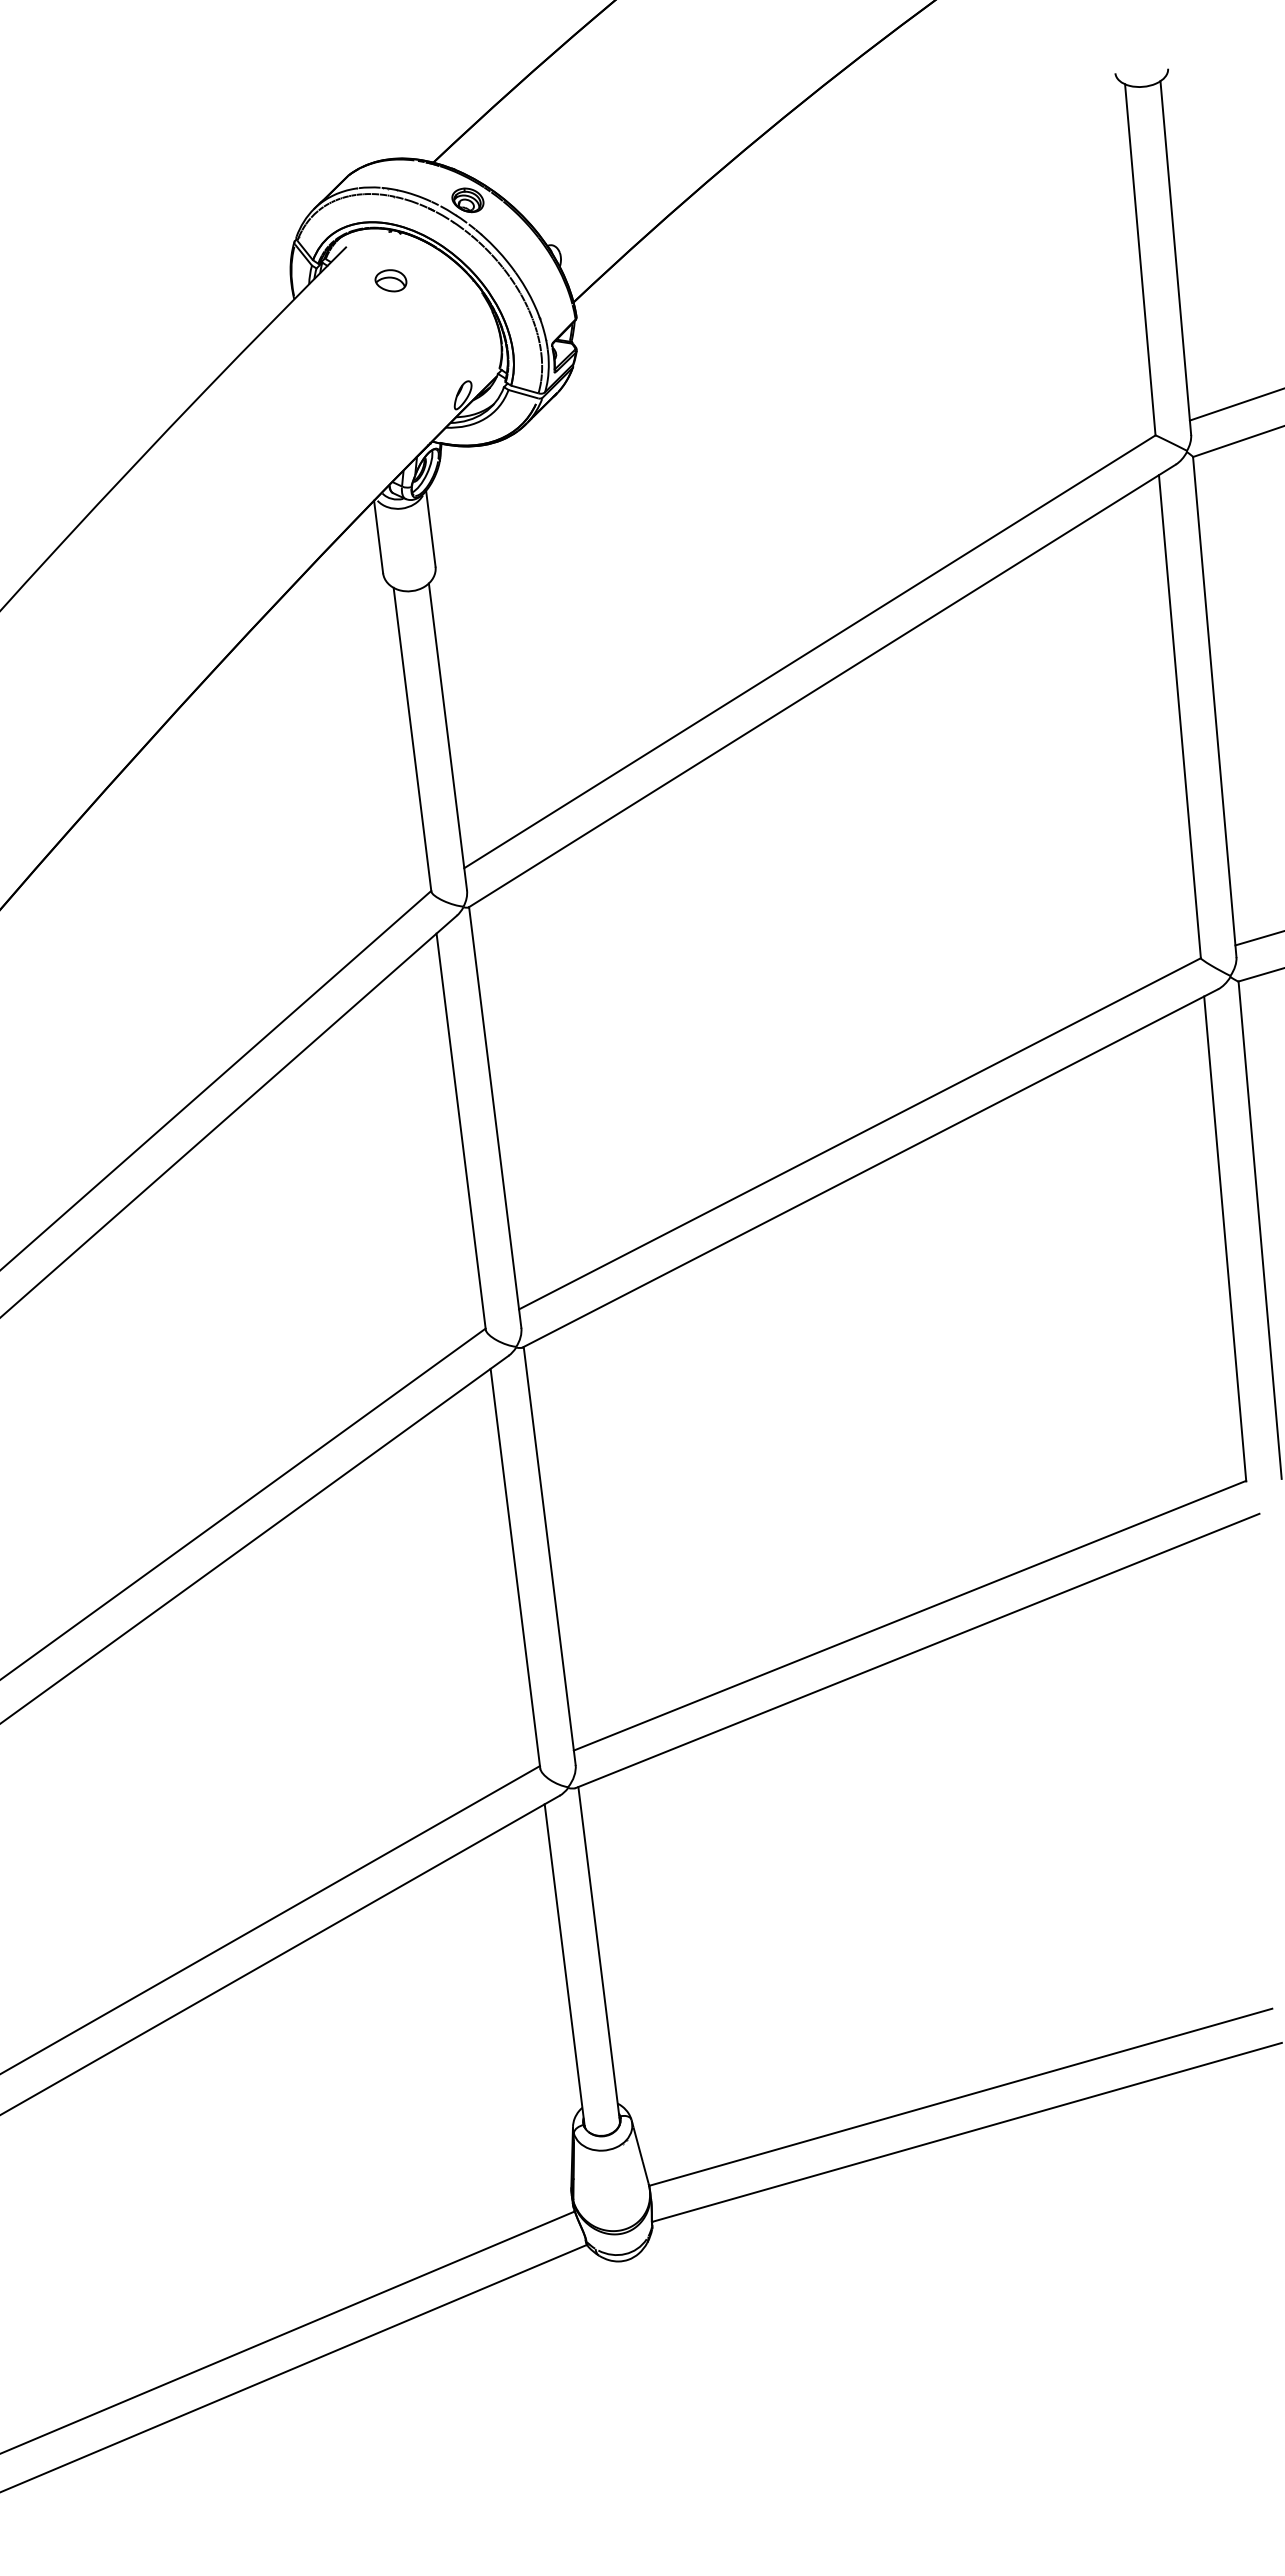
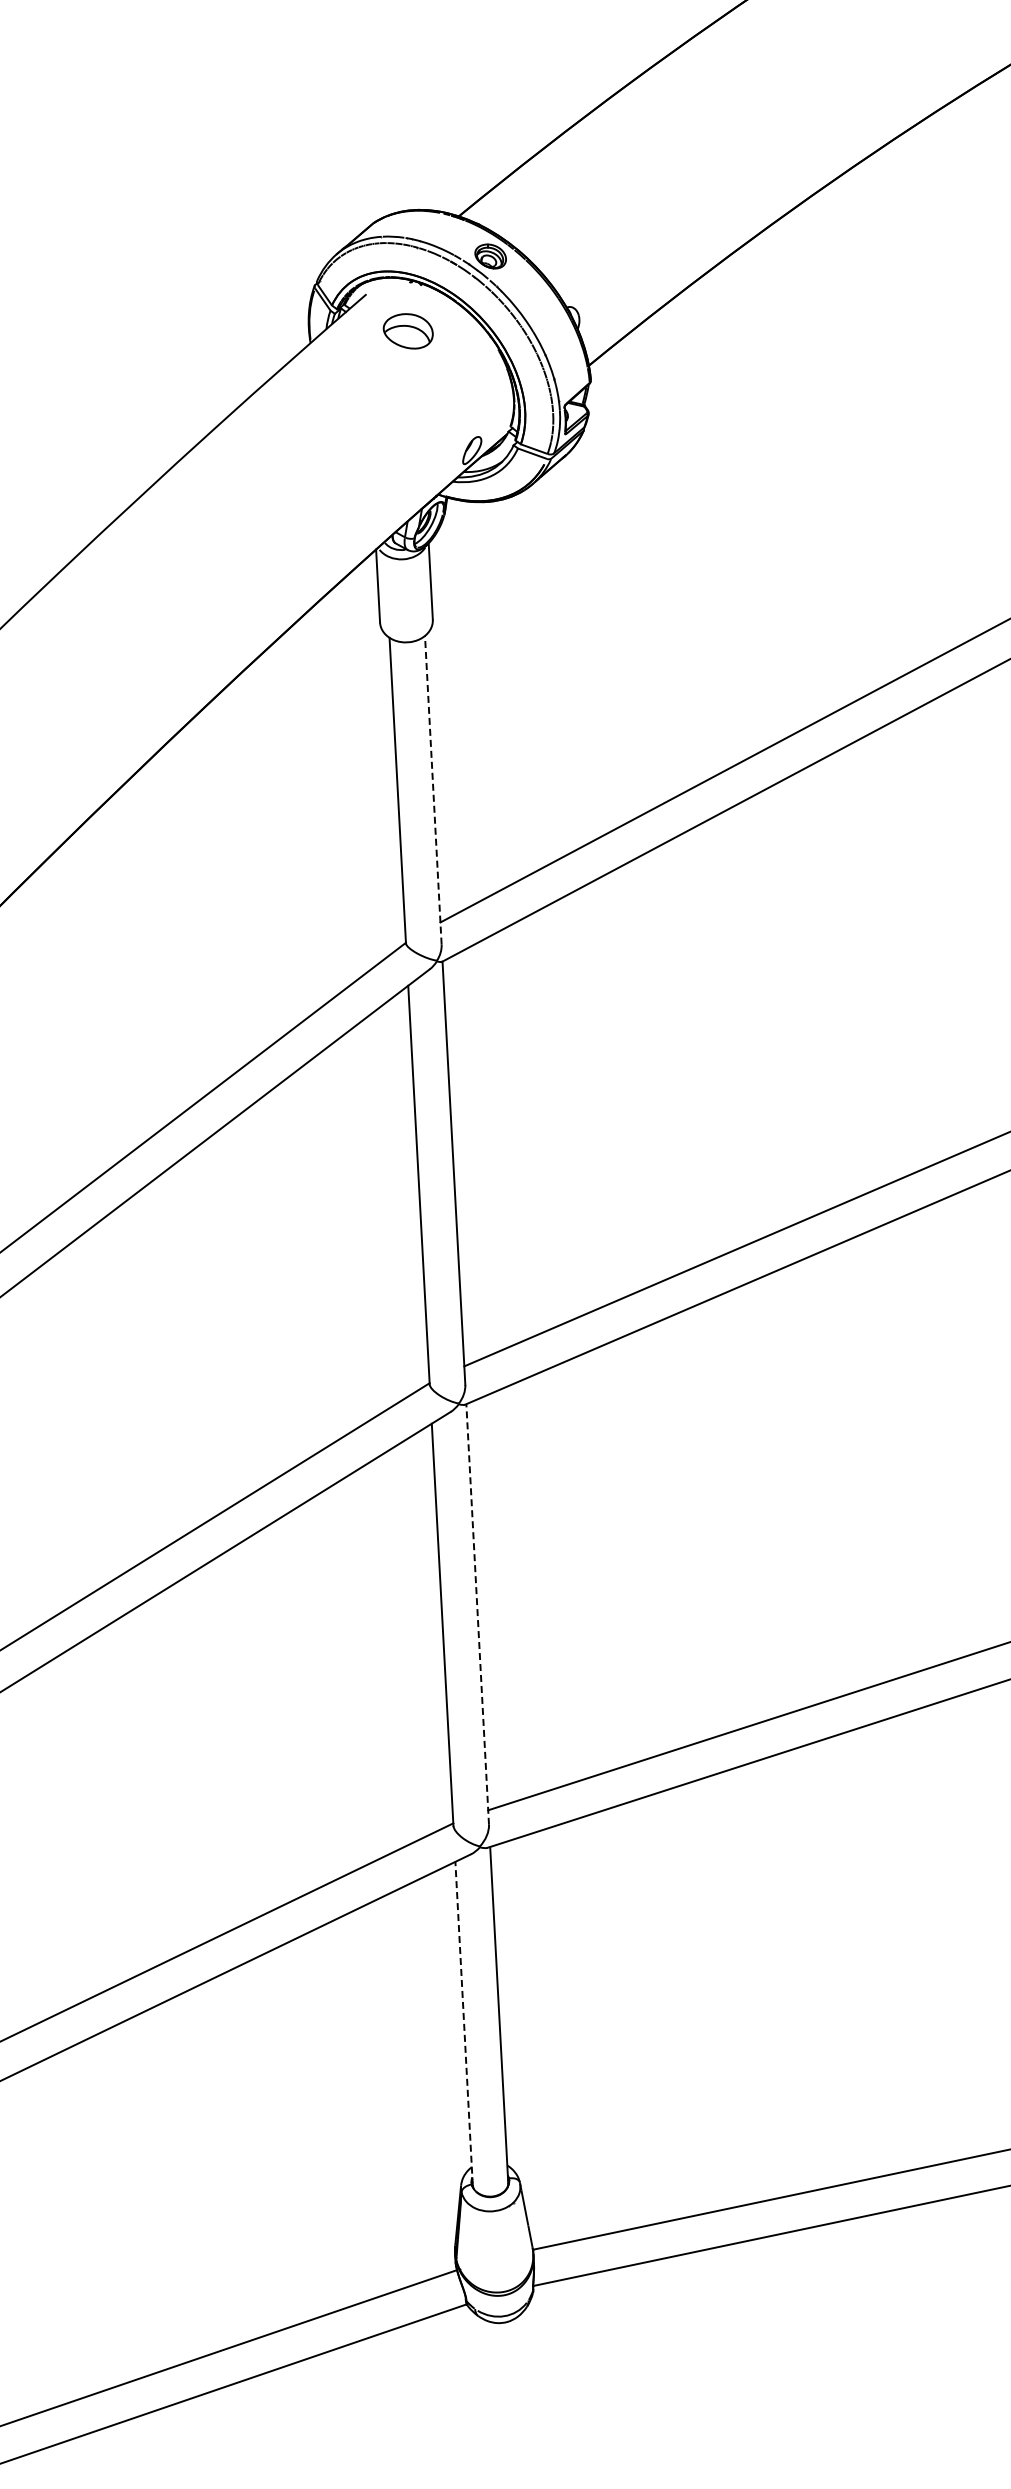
part: (390, 280) -> (407, 331), size x1.6
line: (447, 736) -> (432, 789), solid -> dashed
line: (549, 1555) -> (477, 1614), solid -> dashed
line: (564, 1964) -> (463, 2023), solid -> dashed

